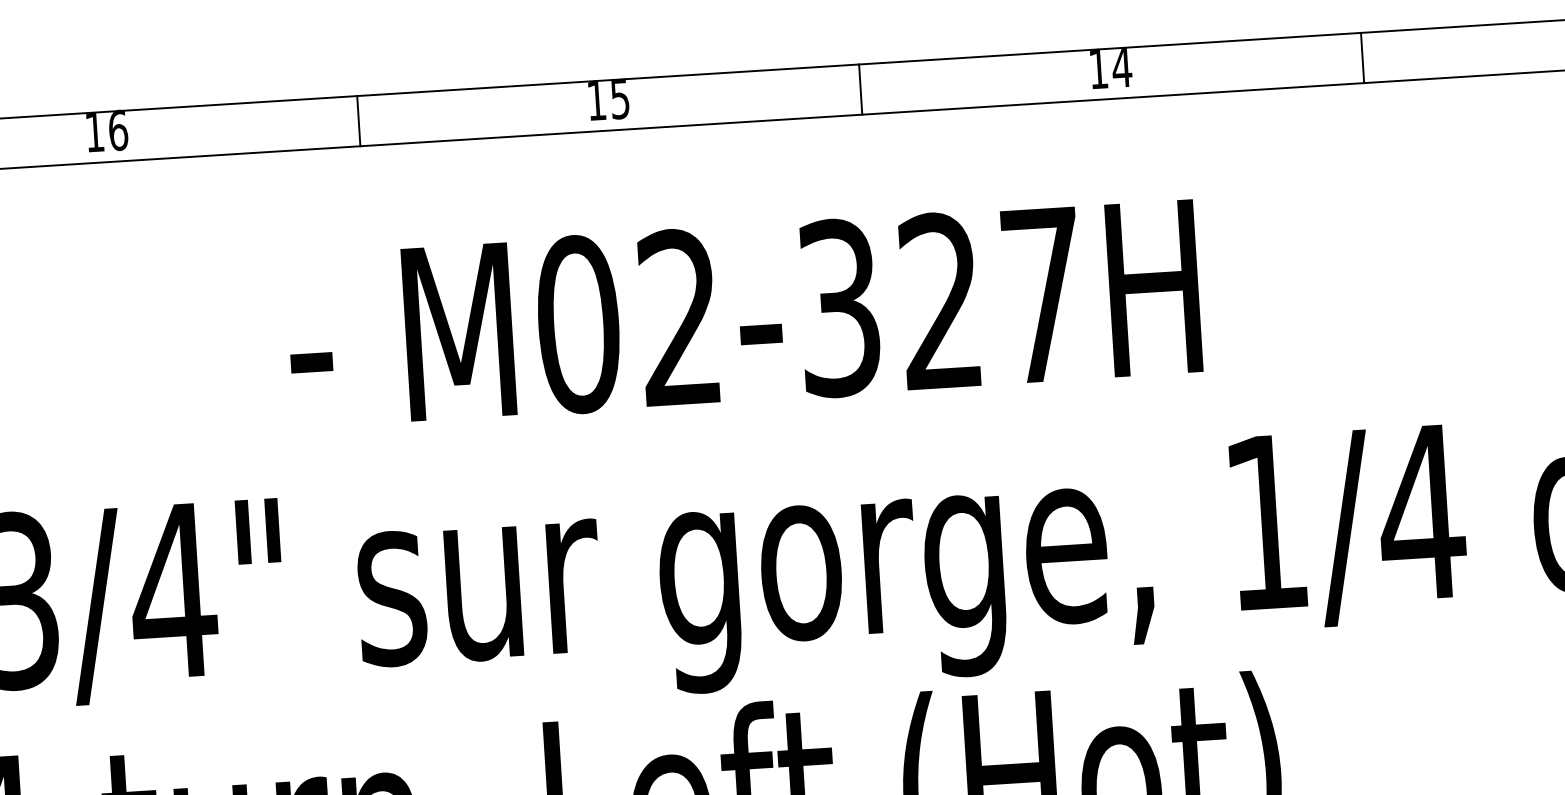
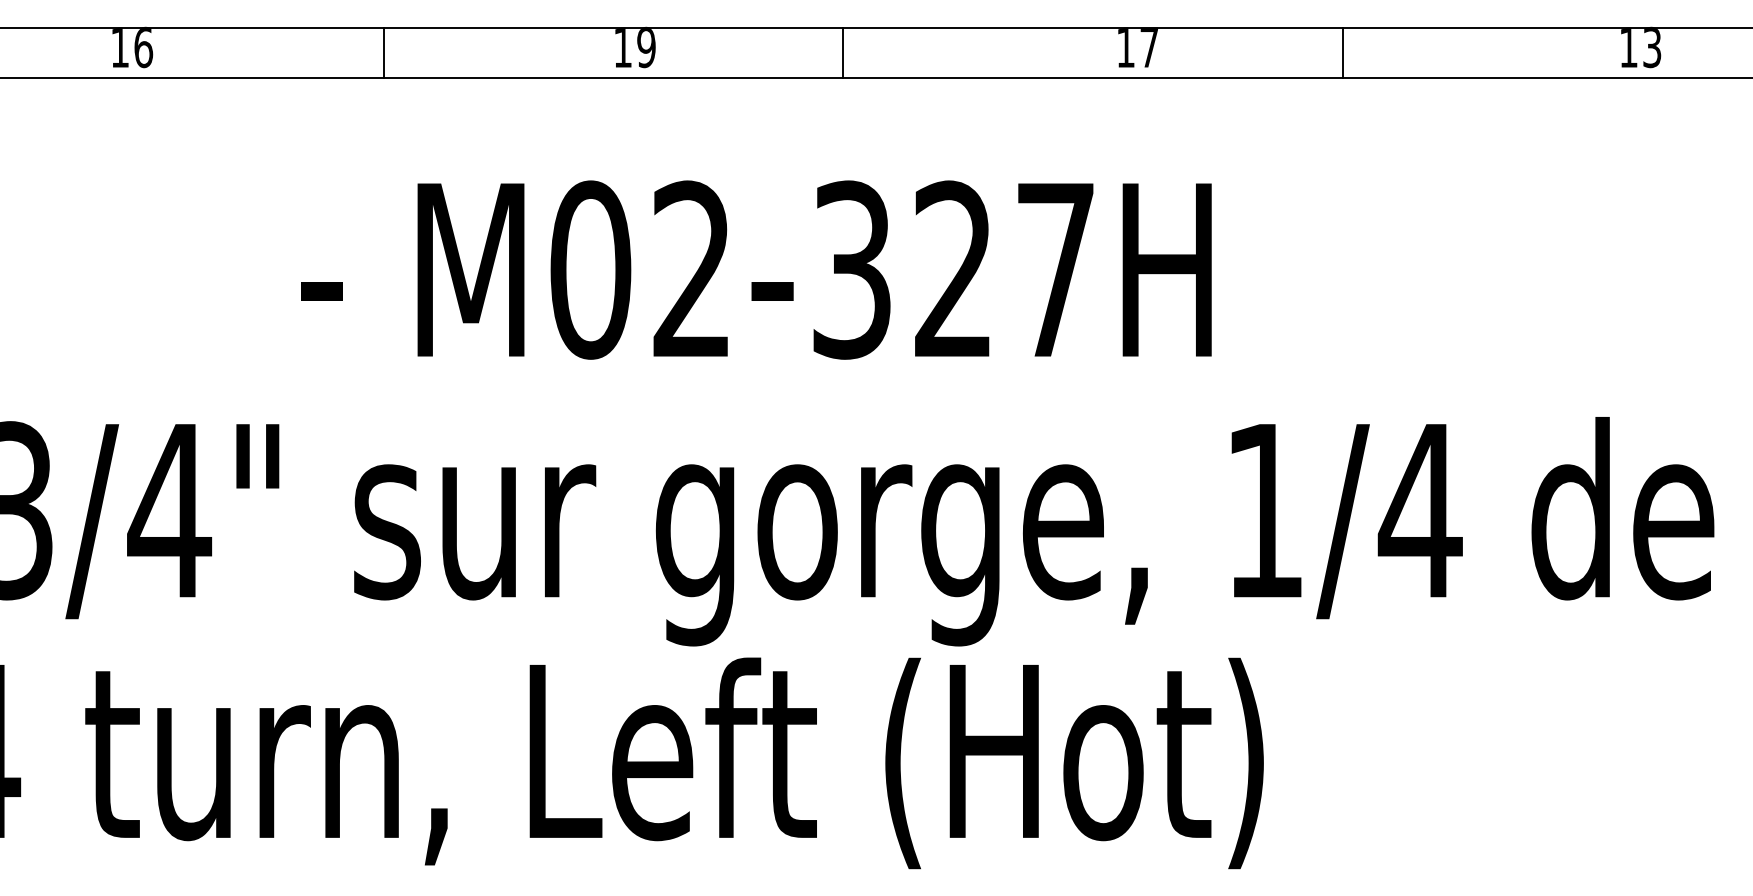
line: (1362, 58) -> (1342, 53), moved
text: (1122, 68) -> (1149, 48), 14 -> 17
line: (861, 89) -> (843, 53), moved
text: (620, 97) -> (646, 46), 15 -> 19

